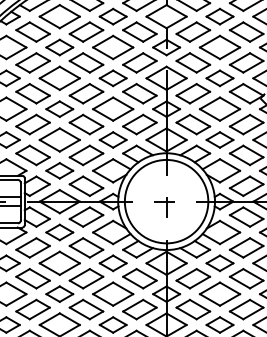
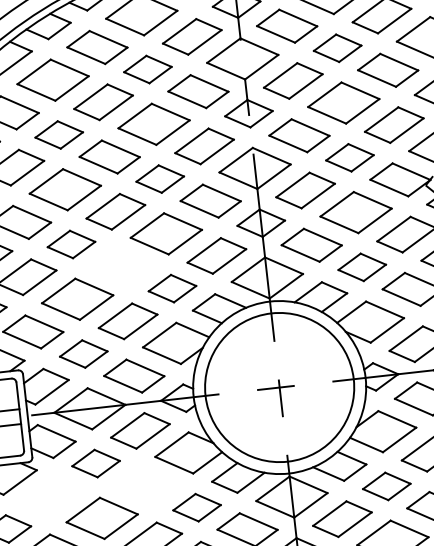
part: (86, 124) -> (121, 266), removed
part: (32, 247) -> (50, 495), removed
part: (86, 247) -> (146, 484), removed

